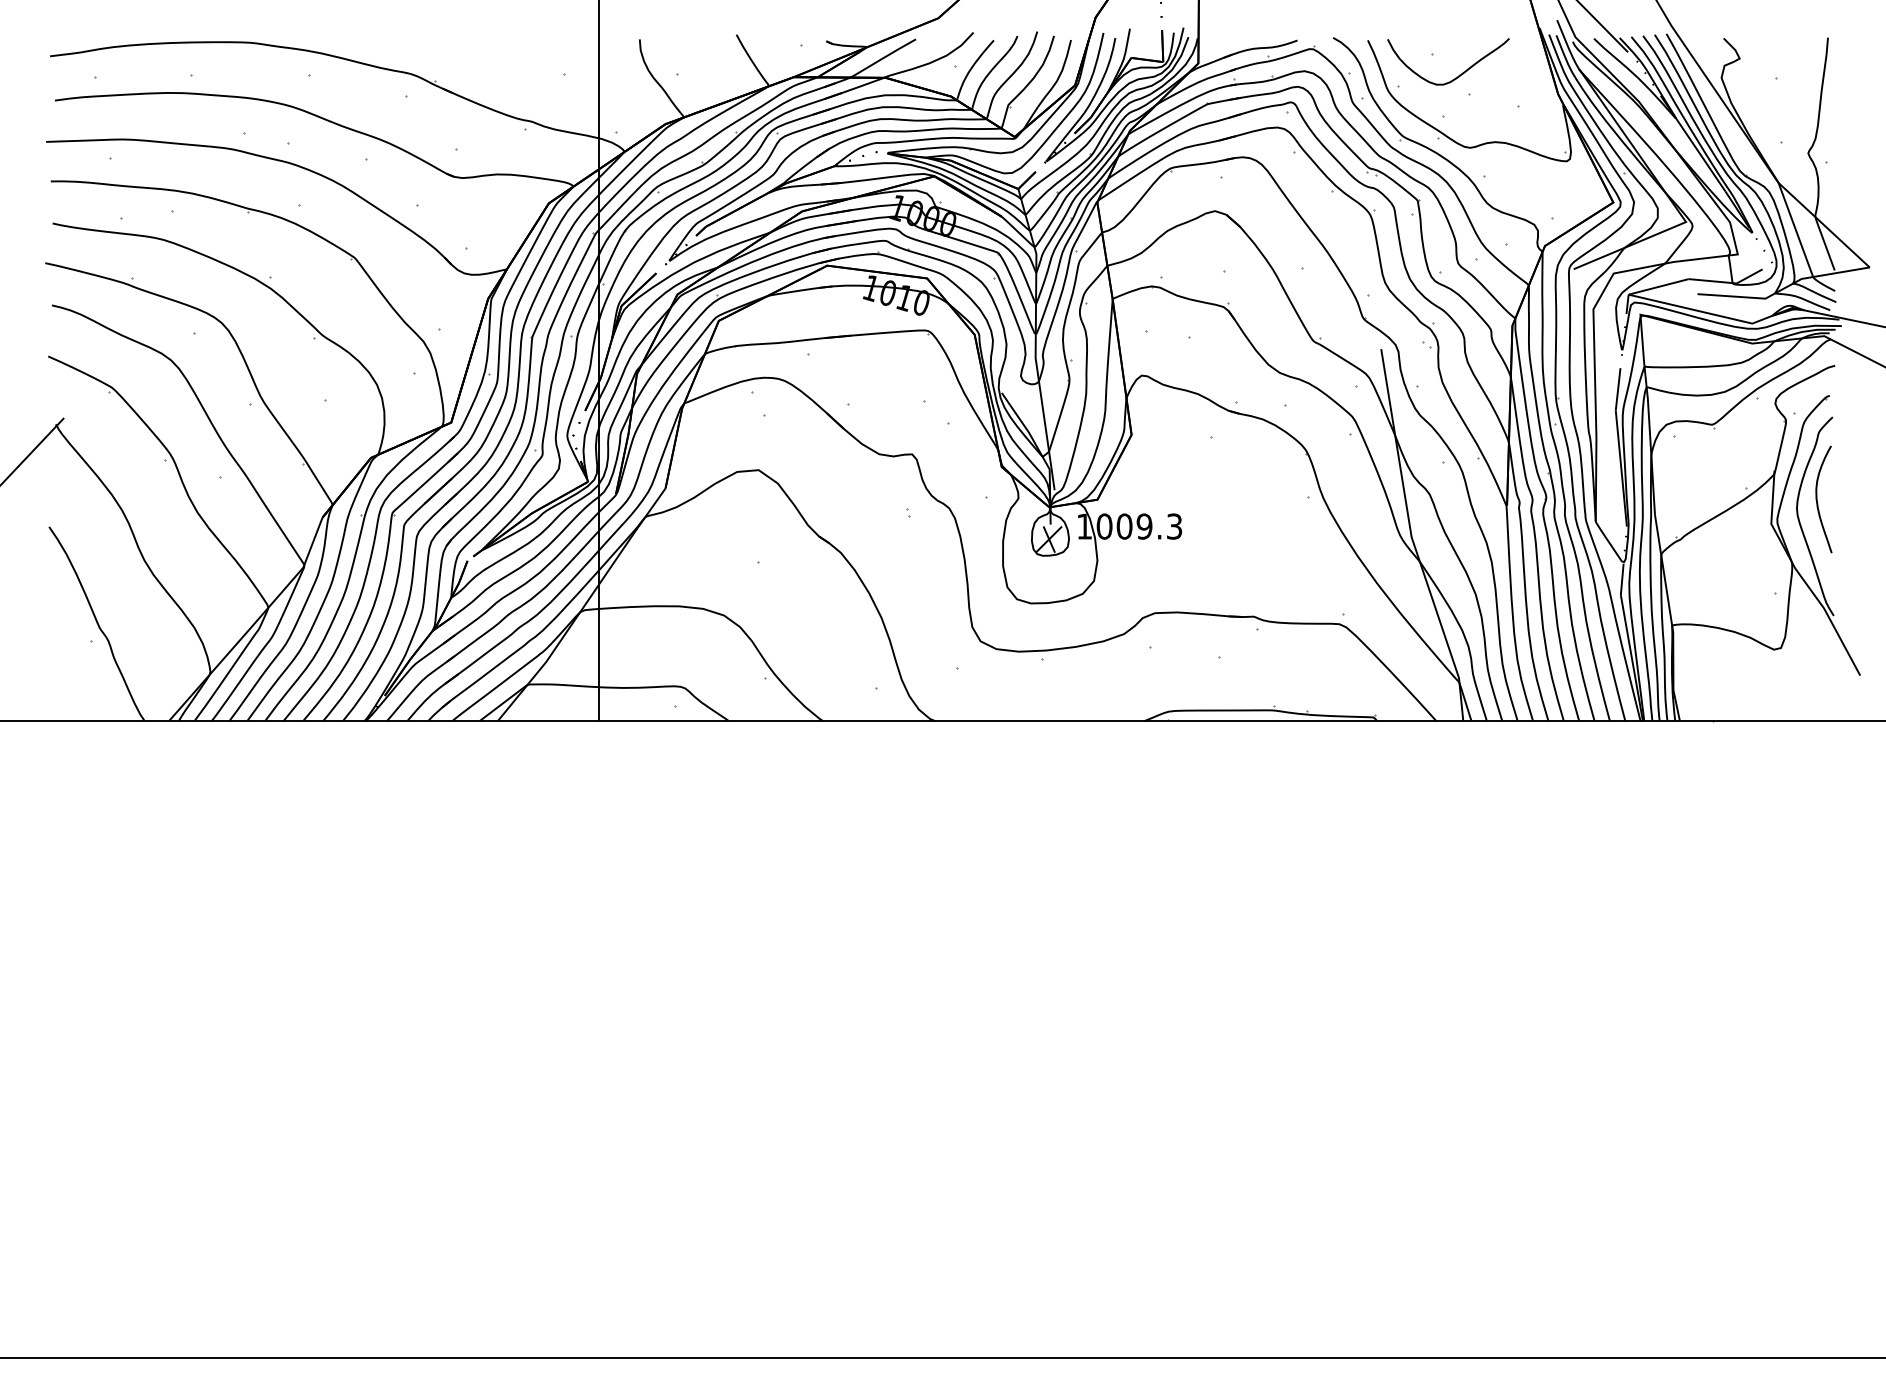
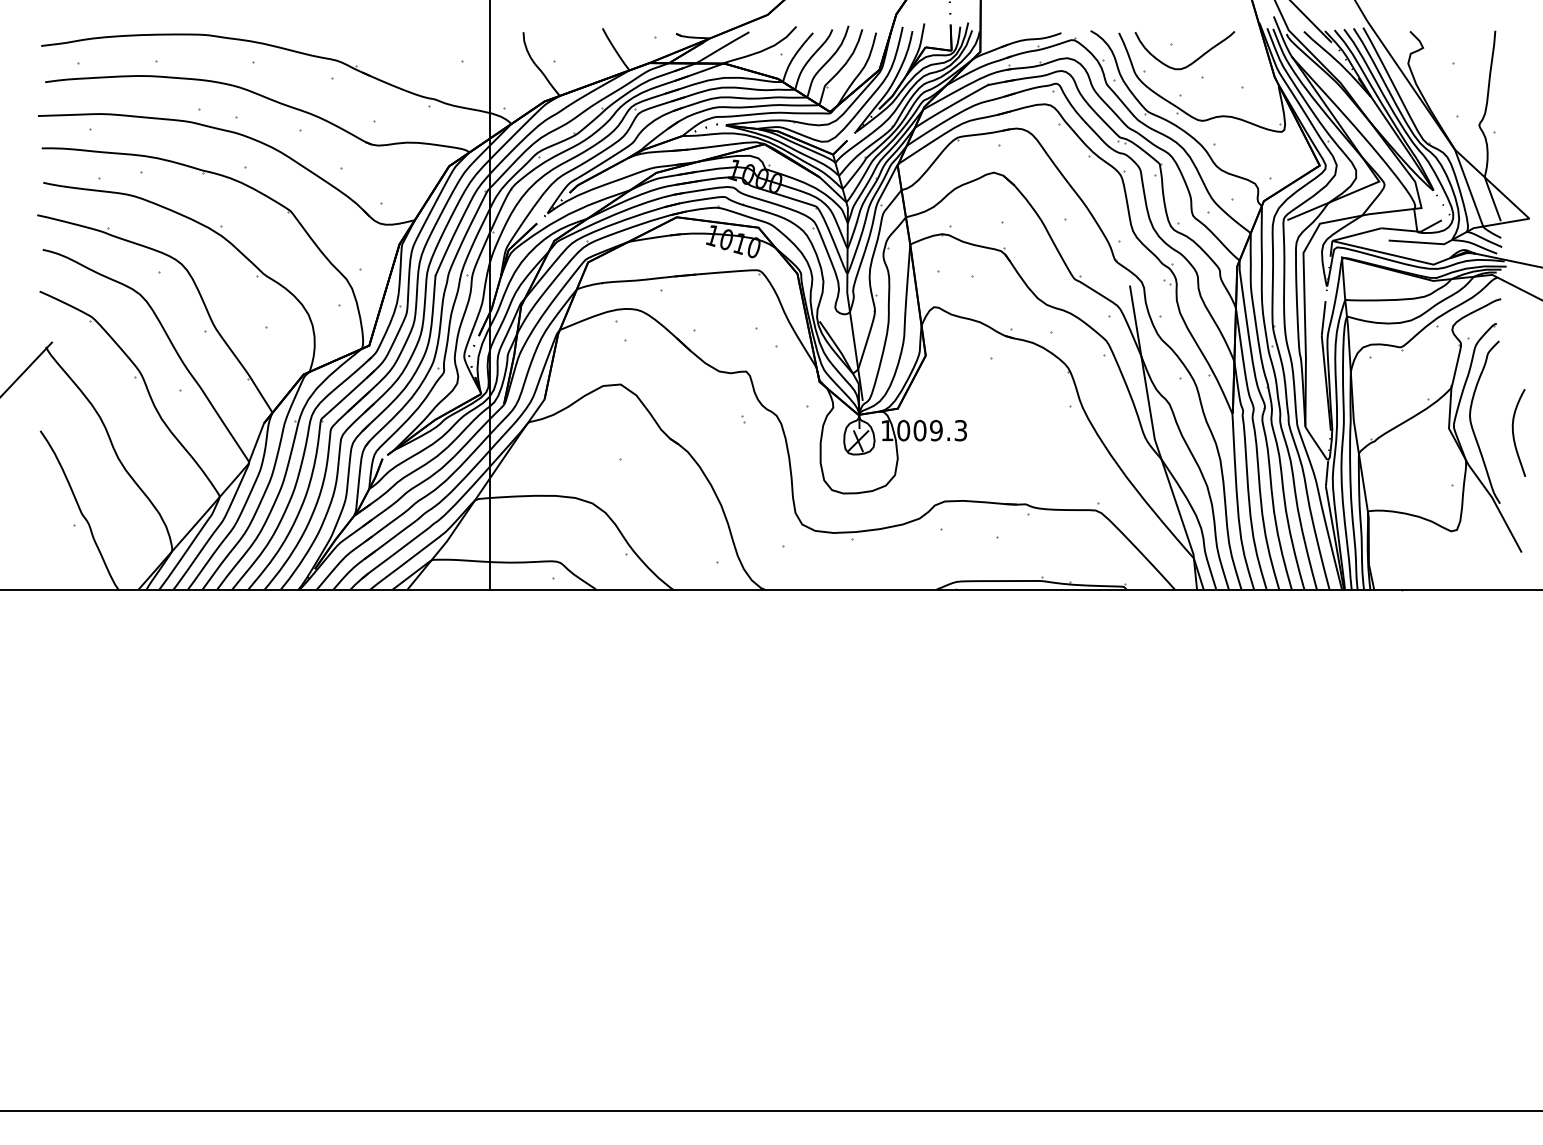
curve: (1817, 499) -> (1513, 433), moved

